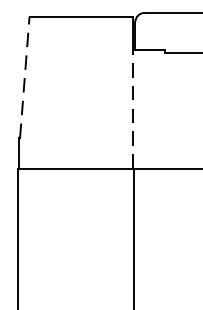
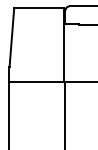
line: (23, 75) -> (11, 36), dashed -> solid
line: (133, 108) -> (64, 52), dashed -> solid

